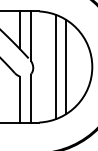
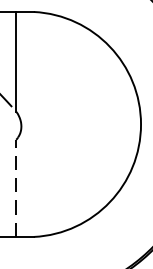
line: (55, 66) -> (66, 123), removed
line: (66, 66) -> (88, 123), removed
line: (30, 98) -> (15, 188), solid -> dashed

